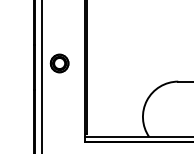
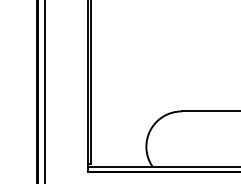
part: (59, 63) -> (62, 93), removed

